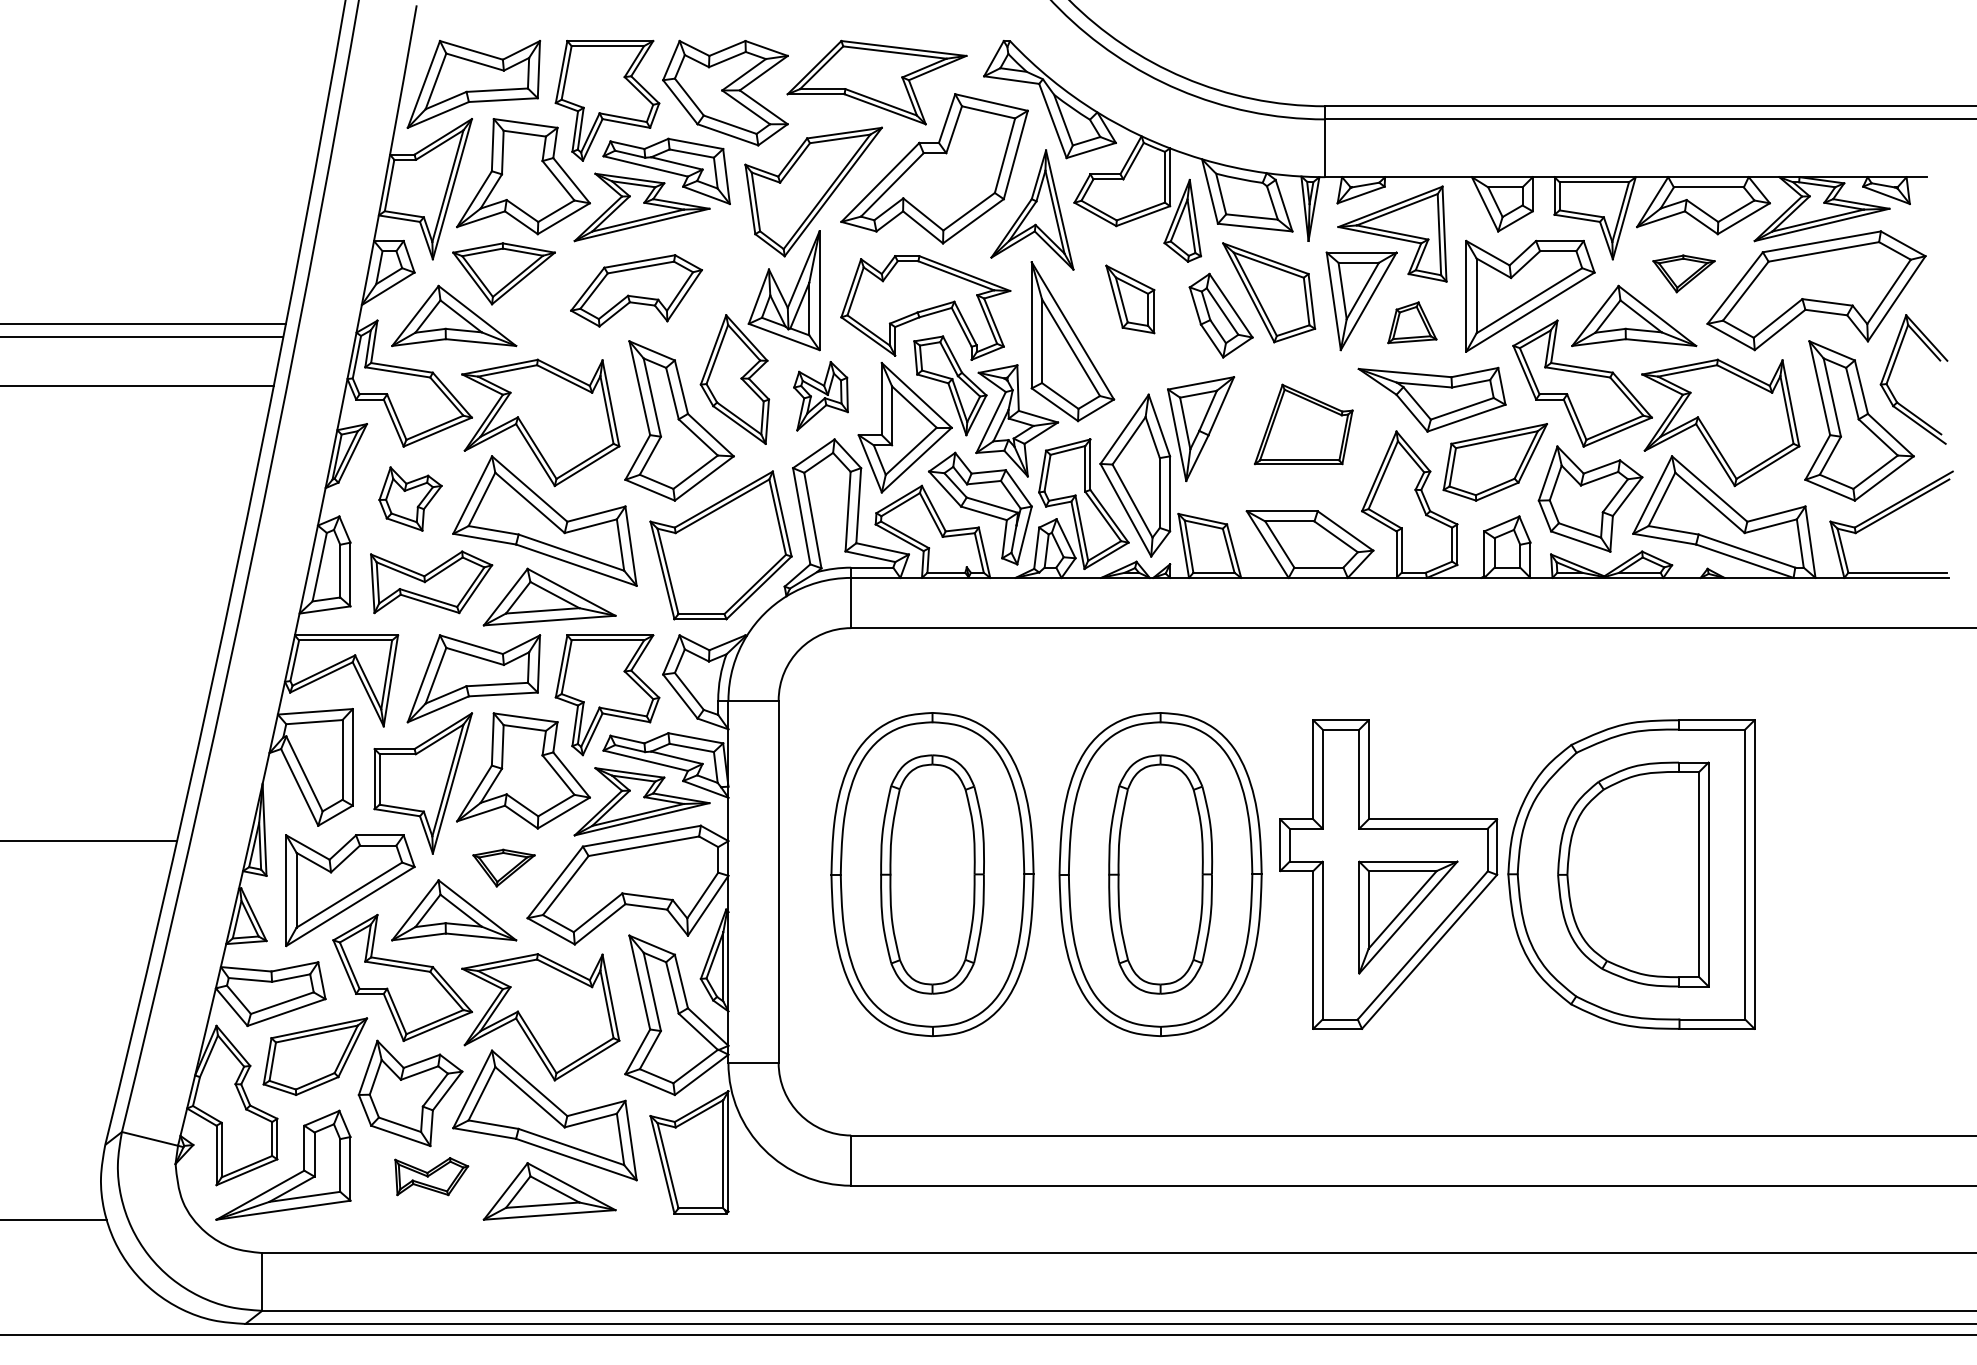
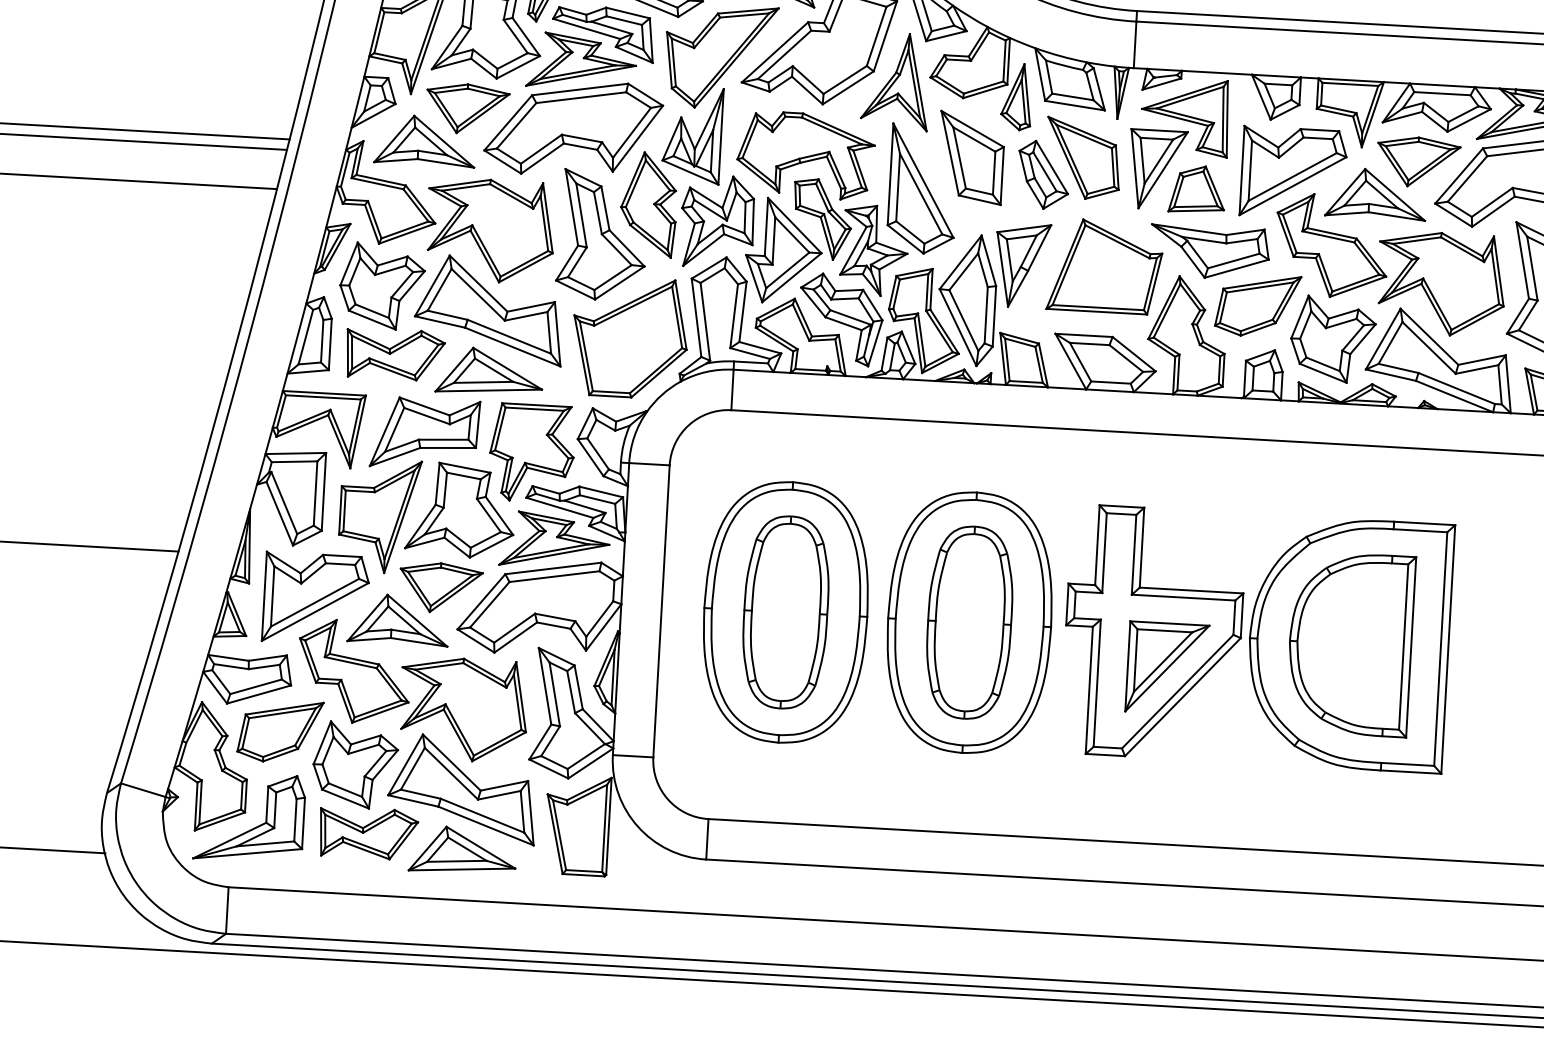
part: (1683, 273) -> (1418, 161), size x1.67
part: (636, 290) -> (573, 128), size x1.67
part: (1130, 299) -> (971, 157), size x1.67
part: (1412, 322) -> (1197, 189), size x1.43
part: (820, 396) -> (717, 222), size x1.67
part: (1303, 424) -> (1105, 266), size x1.43
part: (410, 498) -> (382, 285), size x1.67
part: (503, 867) -> (440, 587), size x1.67
part: (431, 1176) -> (368, 833), size x1.67

